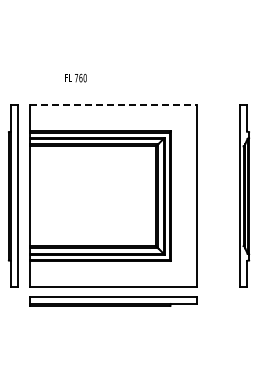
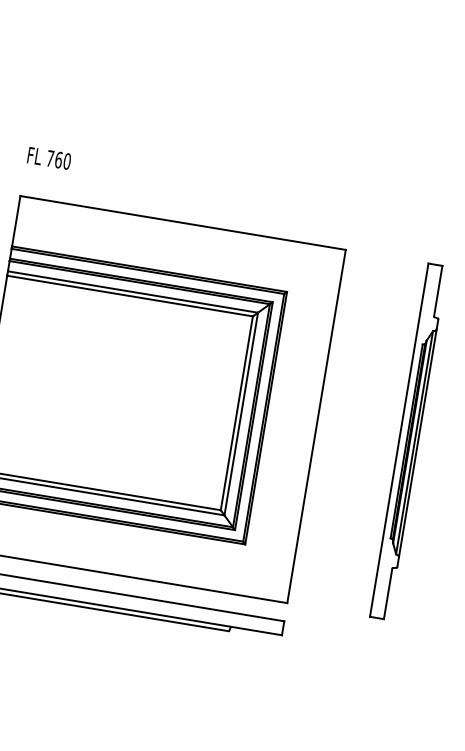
text: (75, 77) -> (48, 157), moved
line: (113, 105) -> (183, 223), dashed -> solid

